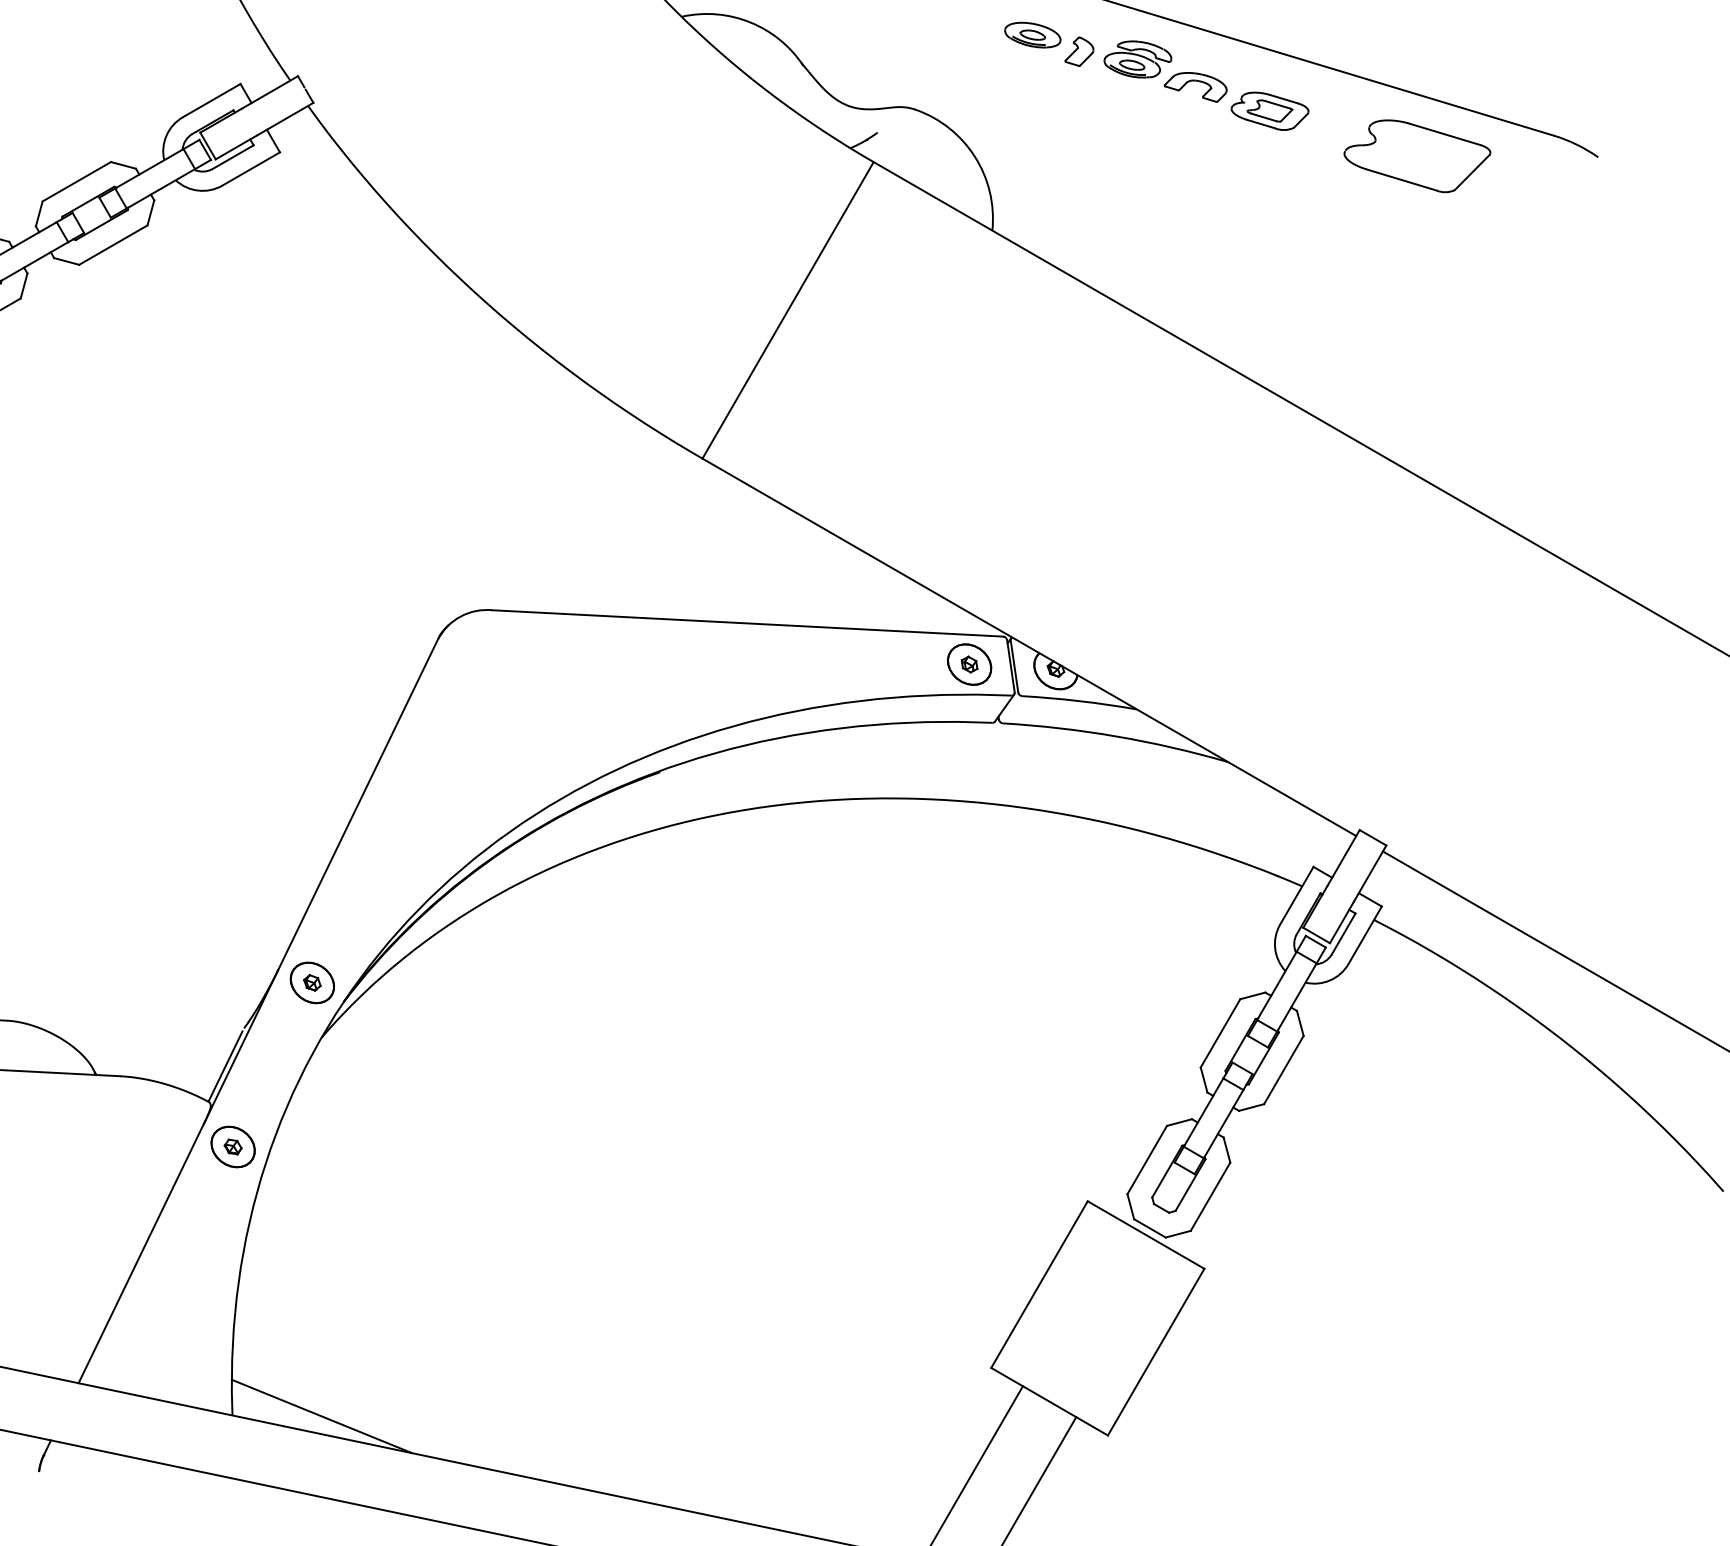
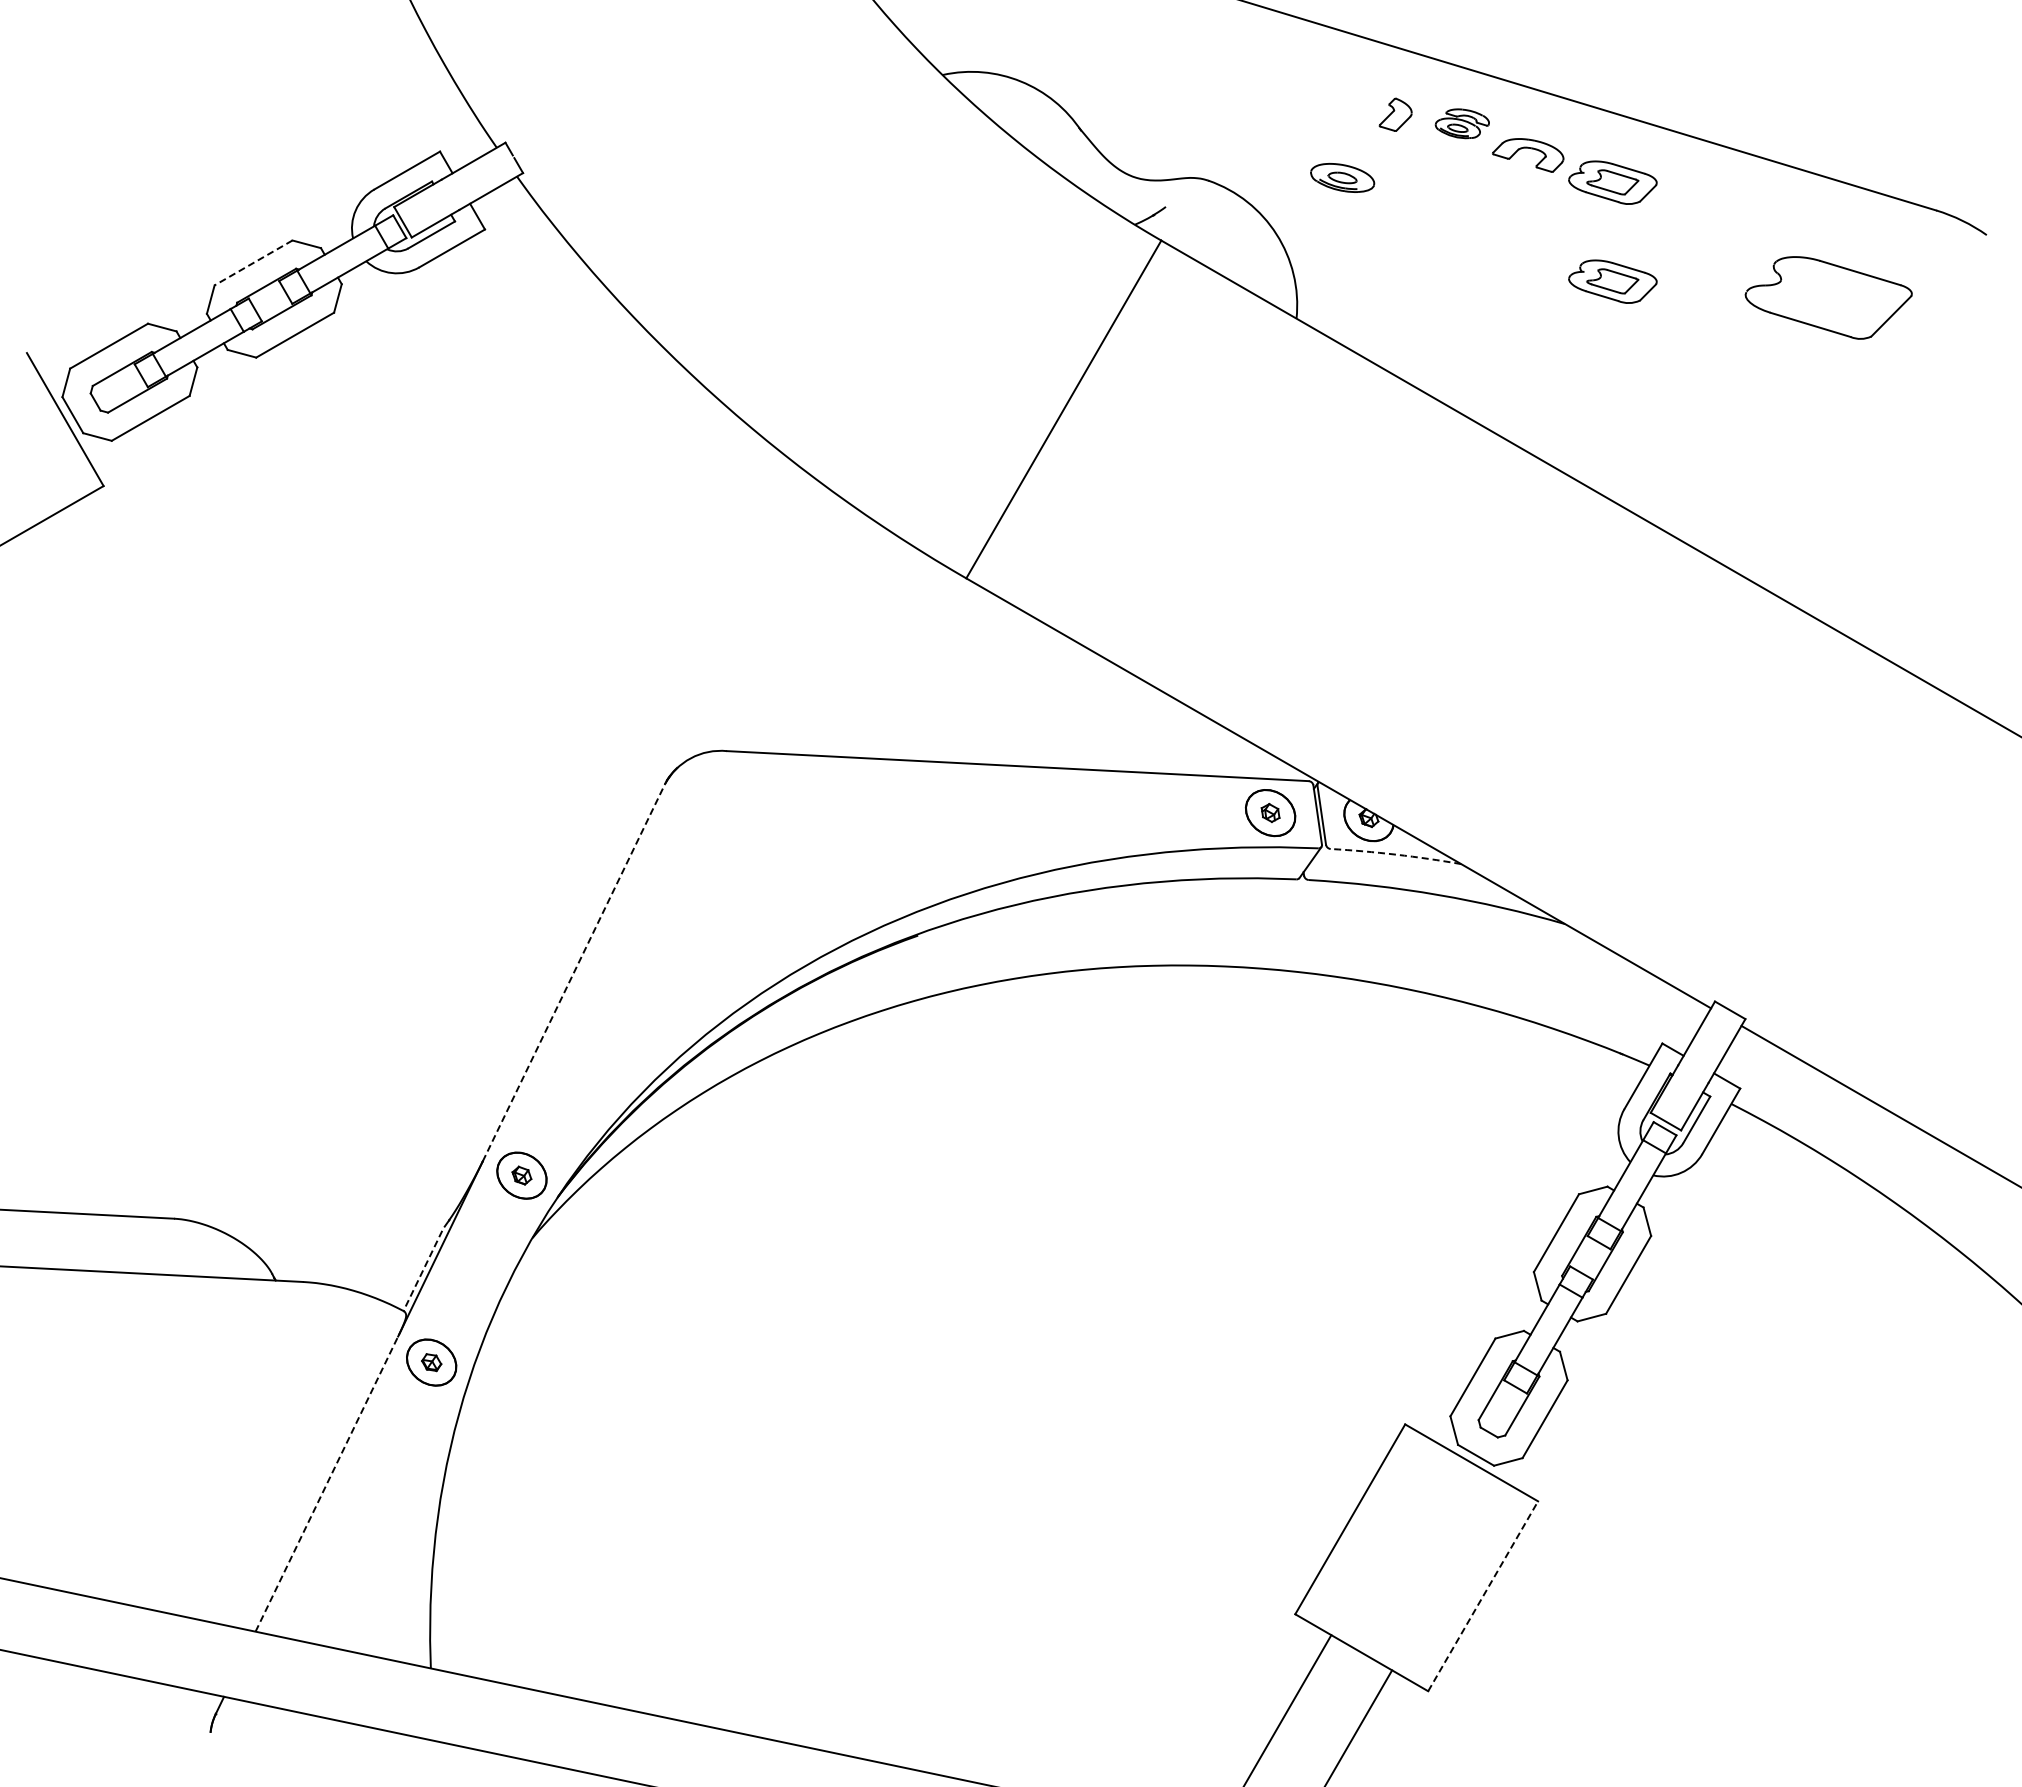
part: (1032, 34) -> (1342, 177), moved
part: (1138, 59) -> (1462, 123), size x0.7
part: (1417, 155) -> (1828, 297), moved
line: (76, 181) -> (253, 262), solid -> dashed
part: (1269, 198) -> (1612, 281), added
arc: (1080, 701) -> (1396, 854), solid -> dashed
line: (358, 804) -> (574, 972), solid -> dashed
line: (225, 1066) -> (422, 1270), solid -> dashed
line: (140, 1254) -> (326, 1484), solid -> dashed
line: (1156, 1352) -> (1483, 1596), solid -> dashed
line: (321, 1416) -> (532, 1669), removed

